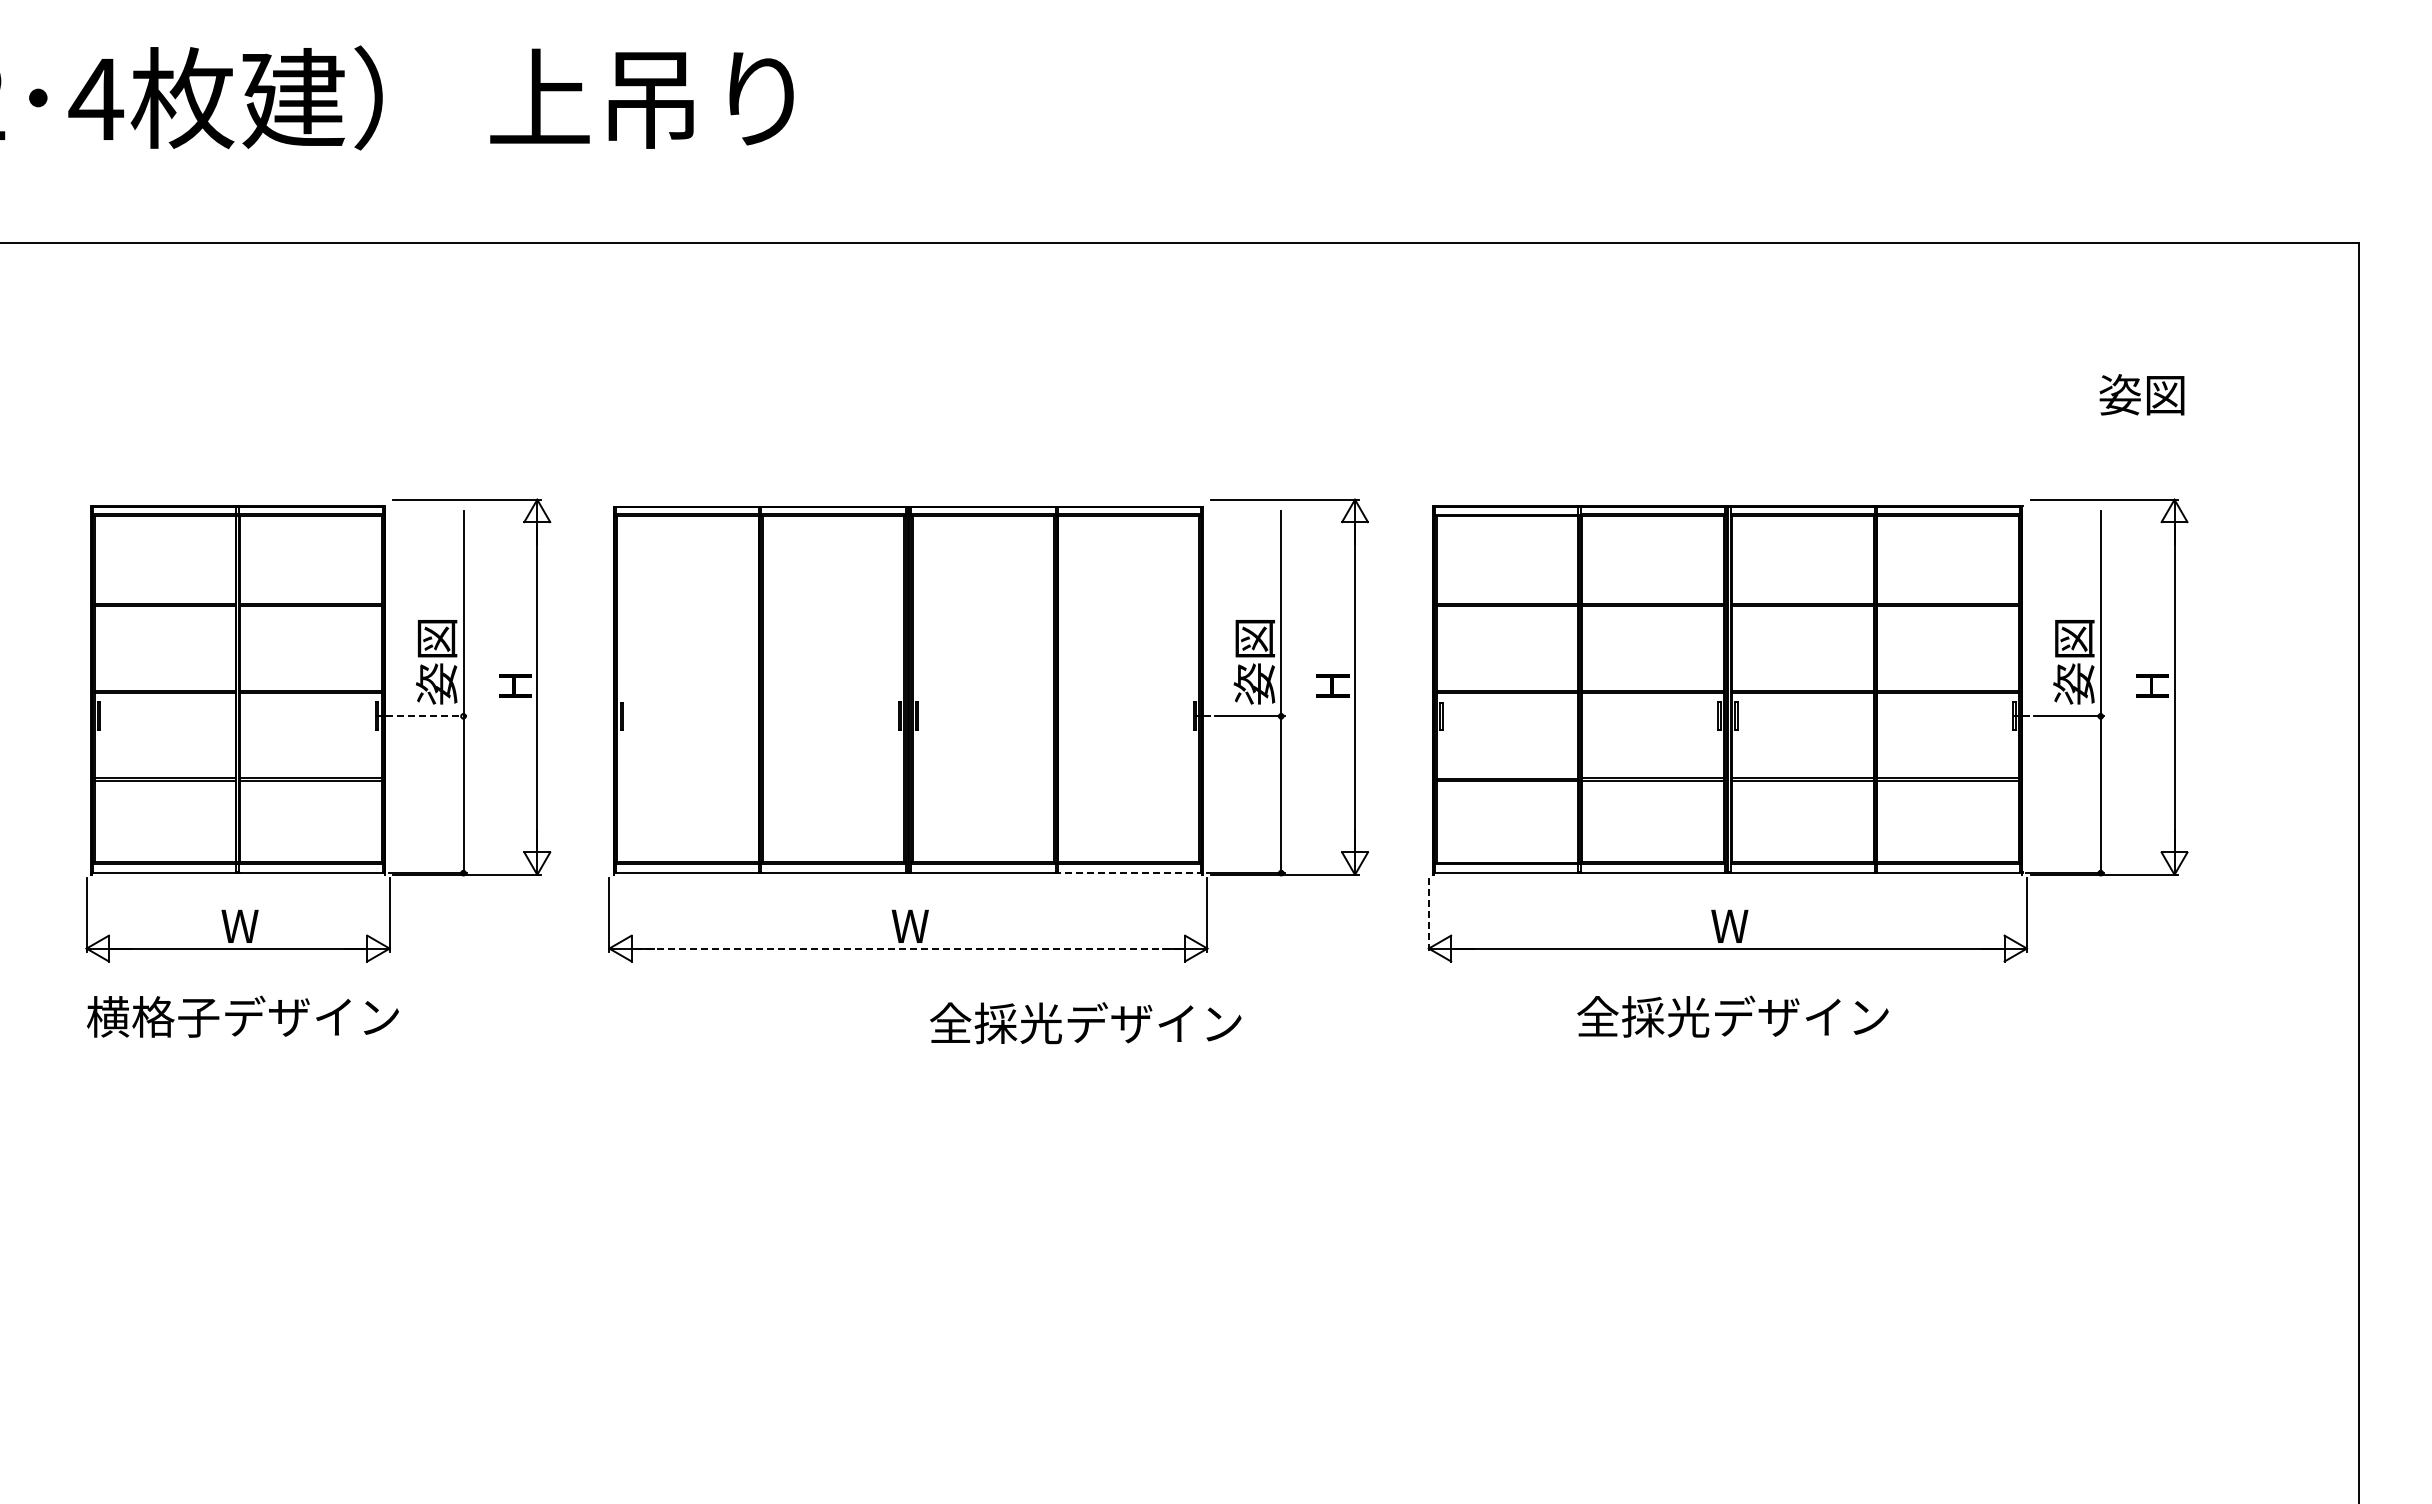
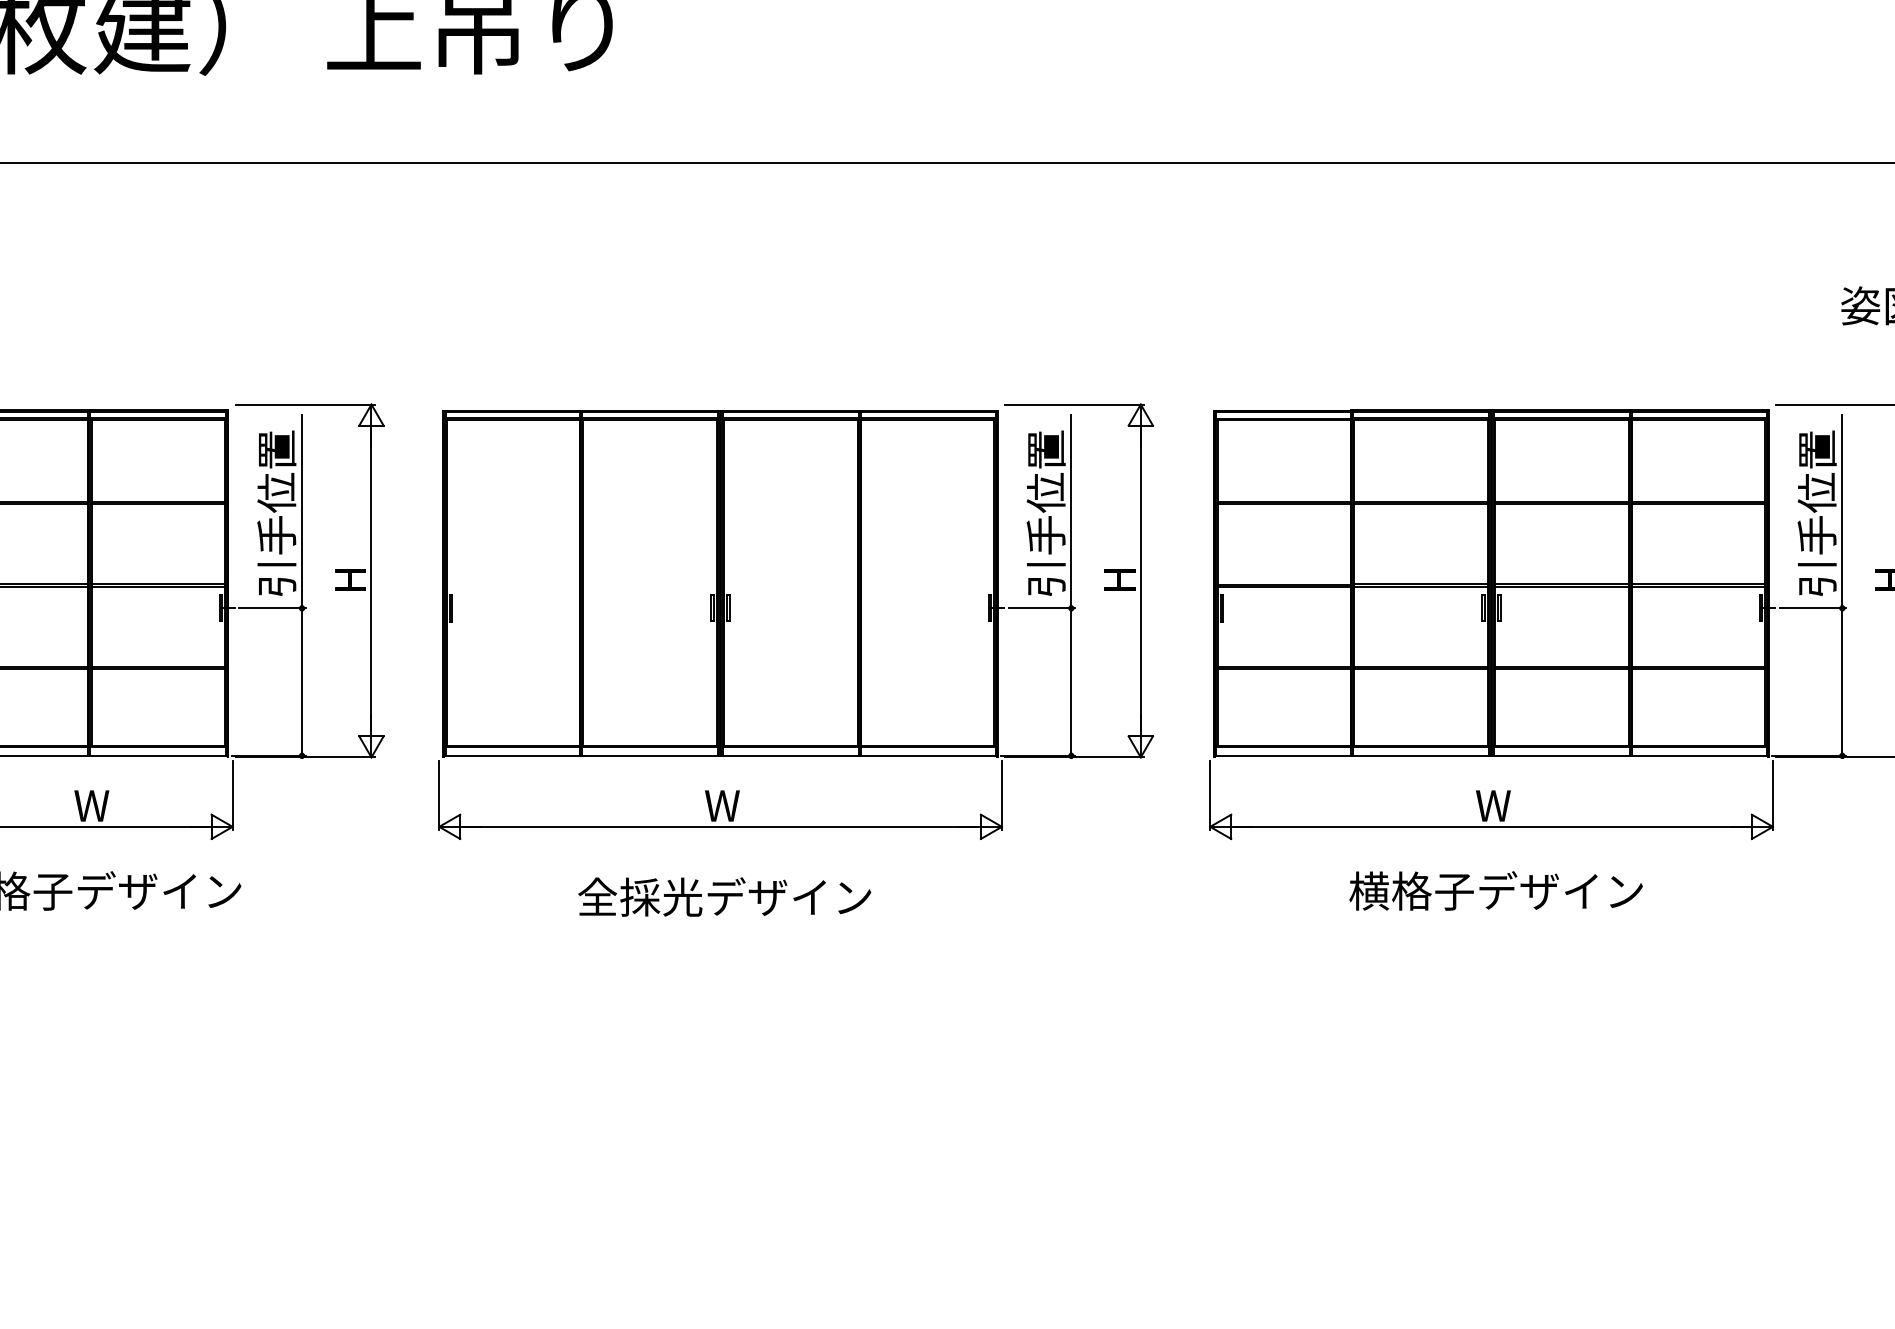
text: (436, 615) -> (276, 513), 姿図 -> 引手位置
text: (1254, 615) -> (1046, 513), 姿図 -> 引手位置
text: (2073, 615) -> (1816, 513), 姿図 -> 引手位置
line: (432, 716) -> (272, 608), dashed -> solid
line: (1128, 873) -> (927, 756), dashed -> solid
line: (1428, 915) -> (1209, 795), dashed -> solid
line: (908, 948) -> (720, 826), dashed -> solid
text: (1642, 1016) -> (1411, 890), 全採光デザイン -> 横格子デザイン
text: (1085, 1023) -> (724, 897), moved

